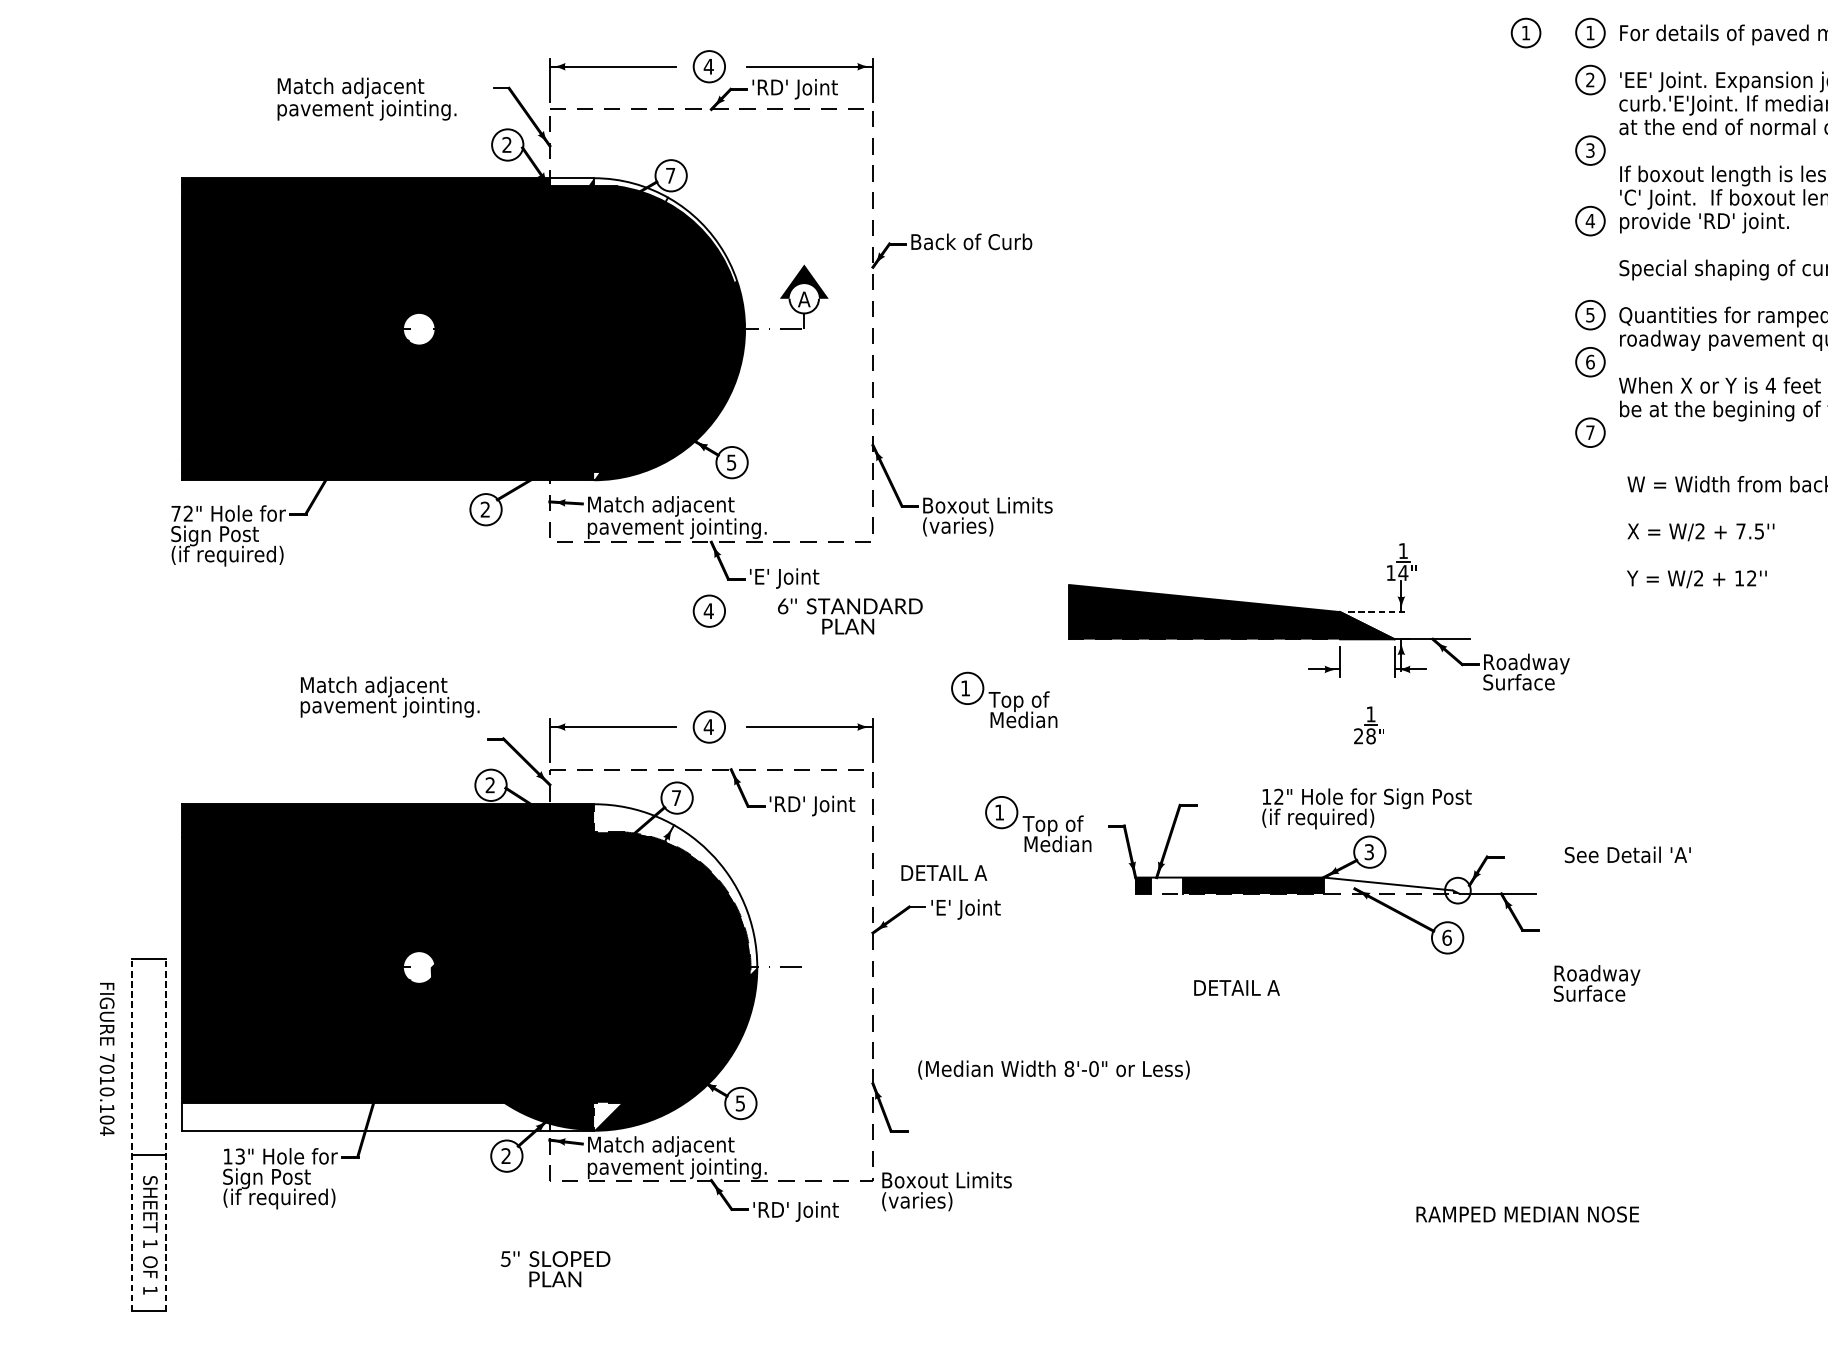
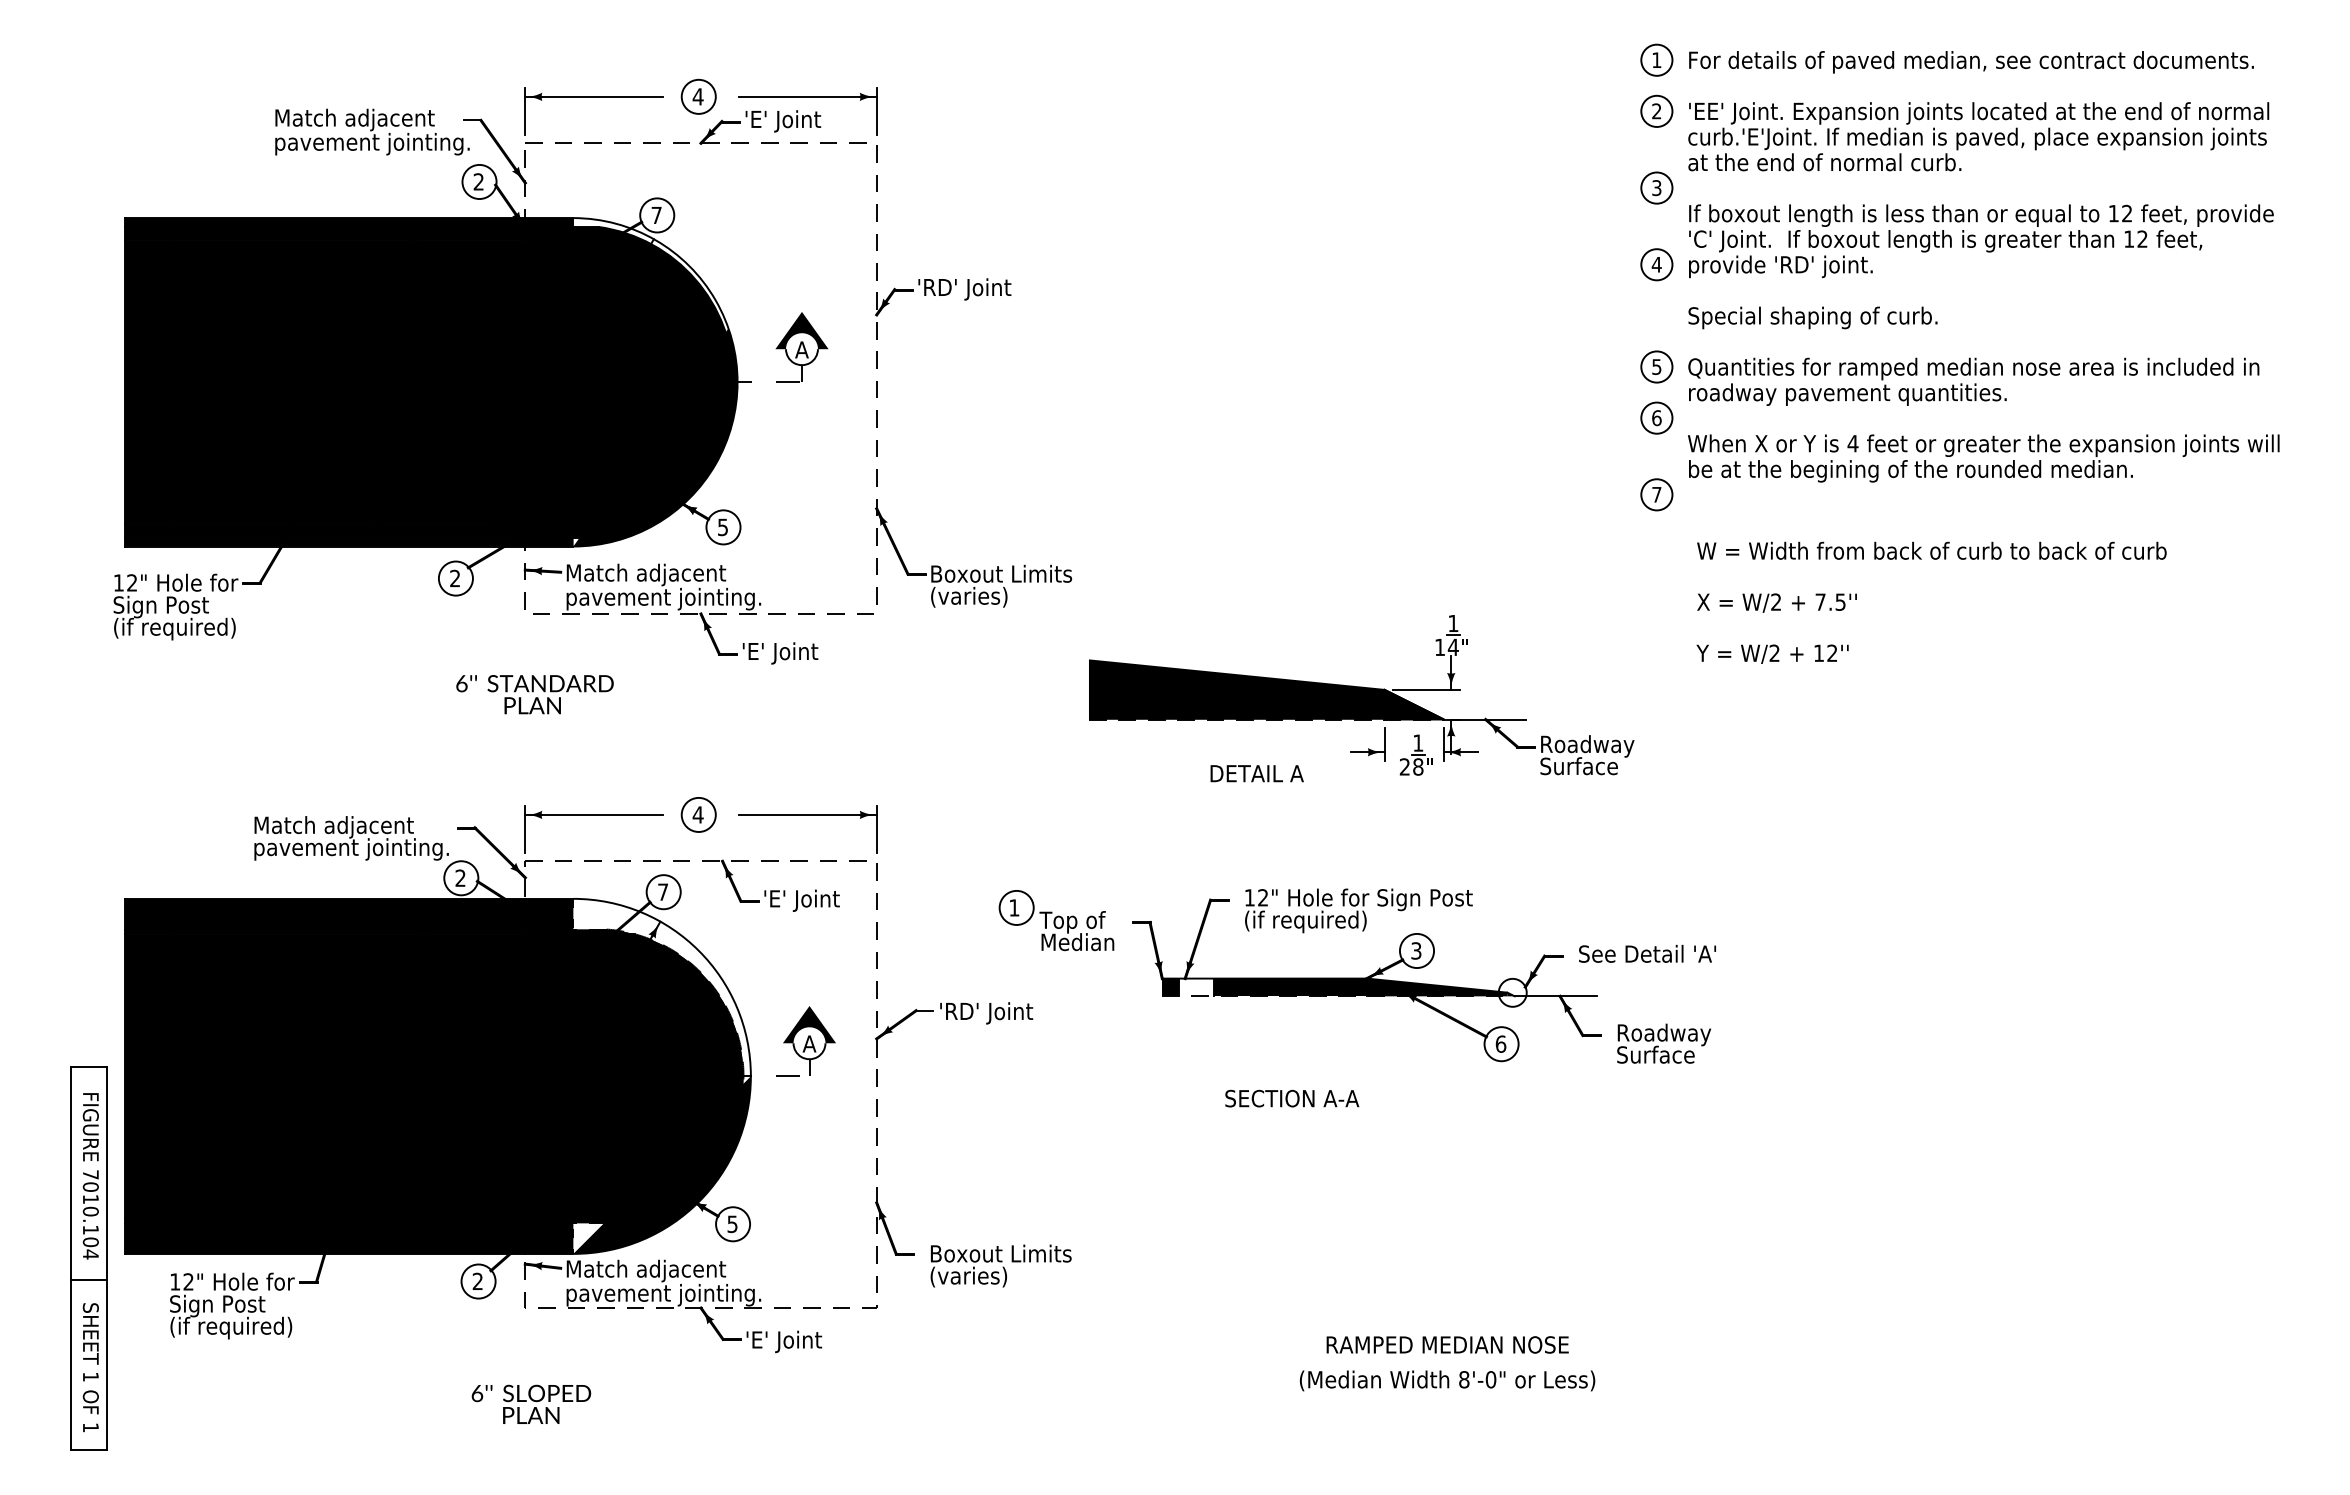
part: (1525, 32) -> (1586, 59), removed
text: (798, 89) -> (795, 121), 'RD' Joint -> 'E' Joint
text: (367, 98) -> (372, 131), moved
fill: (572, 182) -> (549, 222), added
text: (971, 243) -> (983, 289), Back of Curb -> 'RD' Joint
fill: (419, 329) -> (383, 382), added
text: (175, 513) -> (118, 582), 72" -> 12"
part: (709, 610) -> (698, 688), removed
line: (1379, 611) -> (1427, 689), dashed -> solid
text: (849, 616) -> (534, 694), moved
text: (390, 697) -> (351, 838), moved
part: (1004, 700) -> (1019, 785), removed
part: (1368, 724) -> (1415, 754), moved
text: (815, 805) -> (814, 900), 'RD' Joint -> 'E' Joint
text: (1366, 808) -> (1358, 910), moved
text: (1627, 854) -> (1647, 953), moved
text: (943, 872) -> (1256, 773), moved
fill: (1387, 885) -> (1436, 987), added
text: (977, 909) -> (990, 1013), 'E' Joint -> 'RD' Joint
part: (811, 934) -> (809, 1040), added
fill: (419, 967) -> (383, 1076), added
text: (1596, 983) -> (1663, 1043), moved
text: (1255, 987) -> (1292, 1098), DETAIL A -> SECTION A-A
text: (106, 1059) -> (90, 1176), moved
text: (1053, 1069) -> (1447, 1380), moved
fill: (388, 1116) -> (349, 1238), added
line: (131, 1134) -> (70, 1258), dashed -> solid
line: (165, 1134) -> (107, 1258), dashed -> solid
text: (240, 1156) -> (188, 1281), 13" -> 12"
text: (946, 1191) -> (1000, 1265), moved
text: (799, 1211) -> (796, 1341), 'RD' Joint -> 'E' Joint
text: (1527, 1214) -> (1447, 1344), moved
text: (505, 1259) -> (477, 1393), 5'' -> 6''

